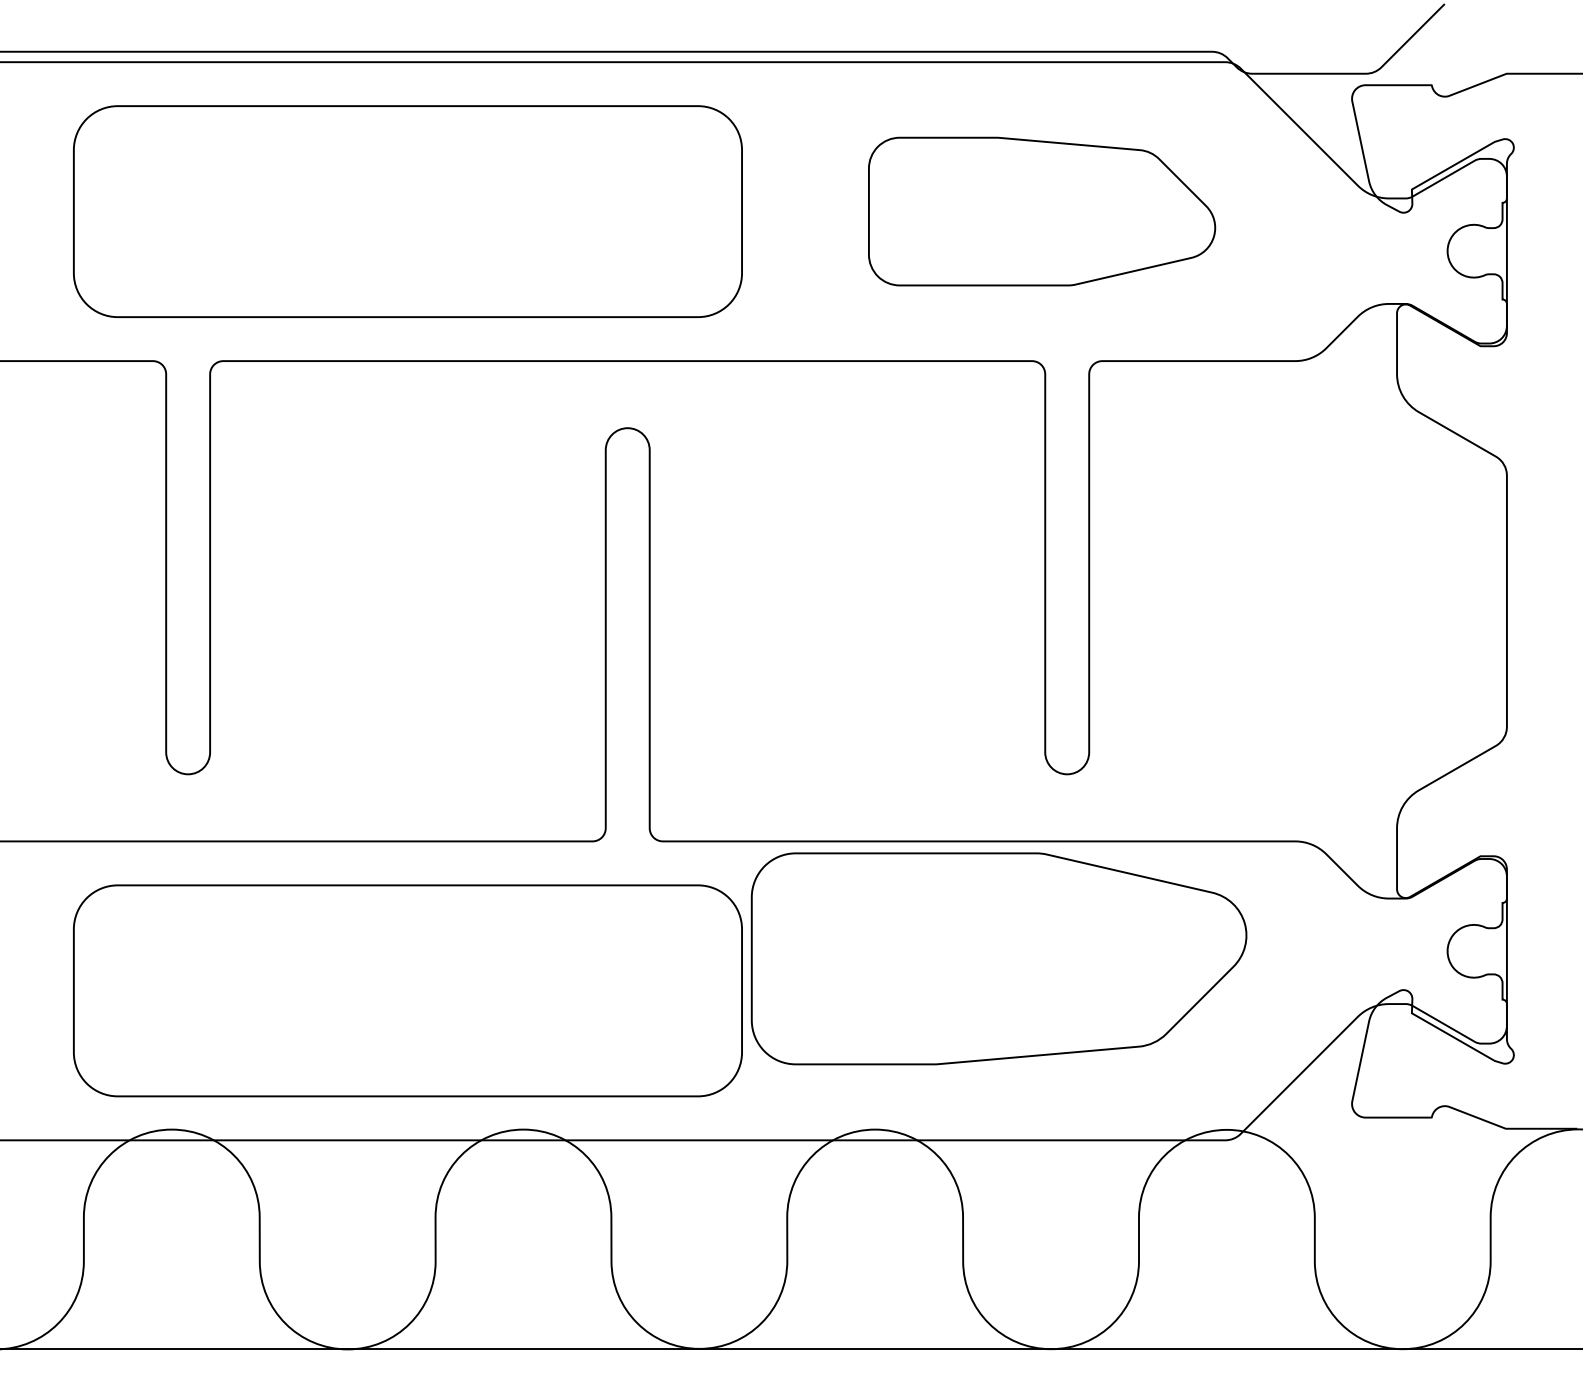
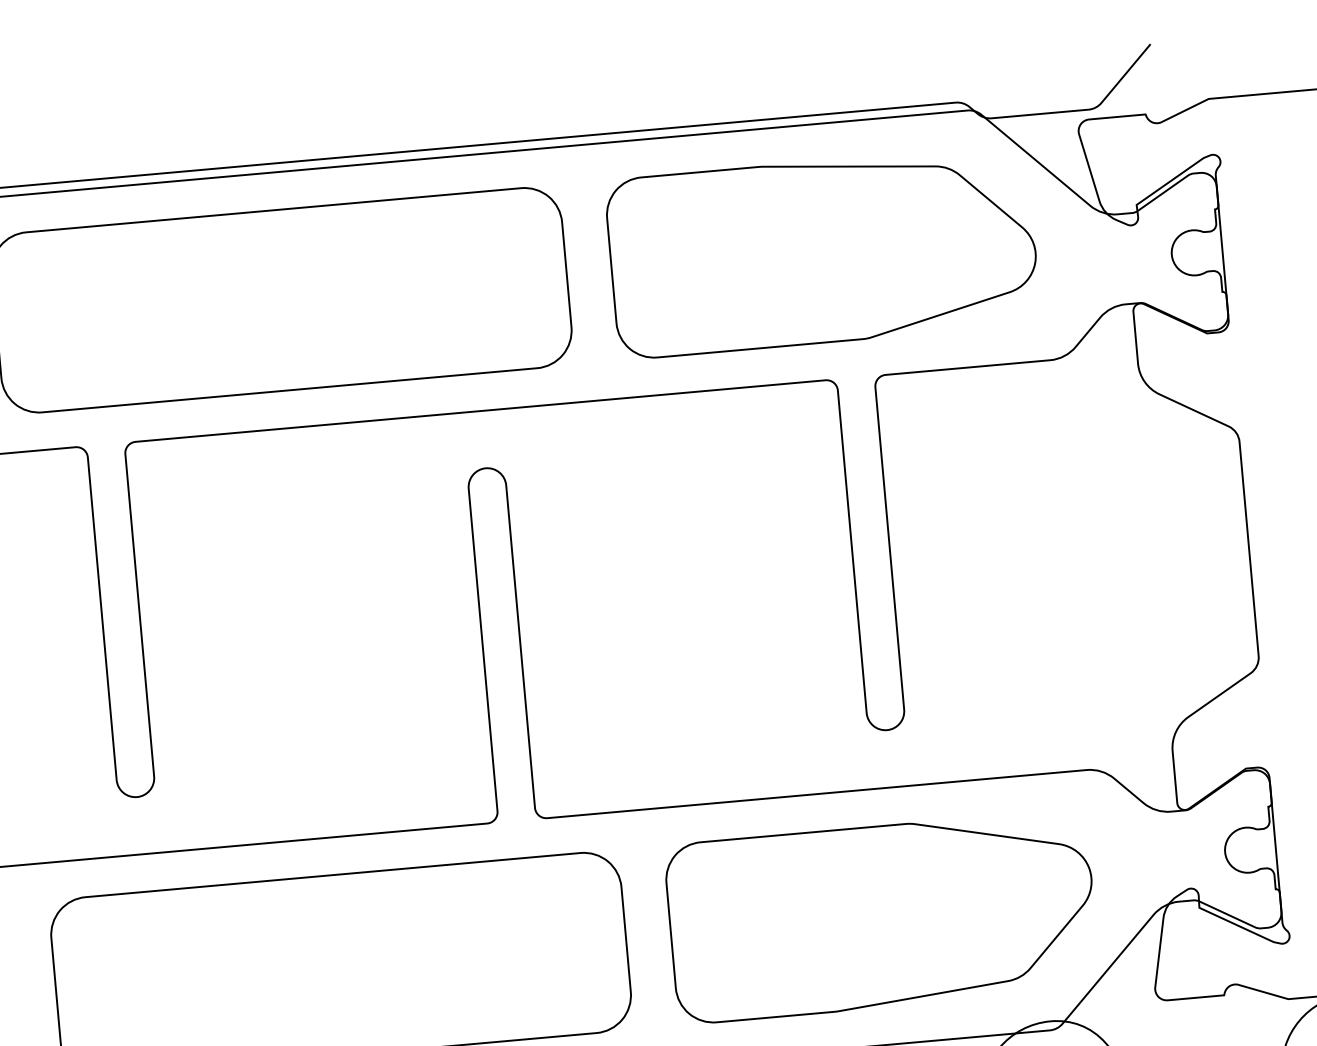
part: (1041, 211) -> (822, 251), size x1.43
part: (998, 958) -> (881, 916), moved

